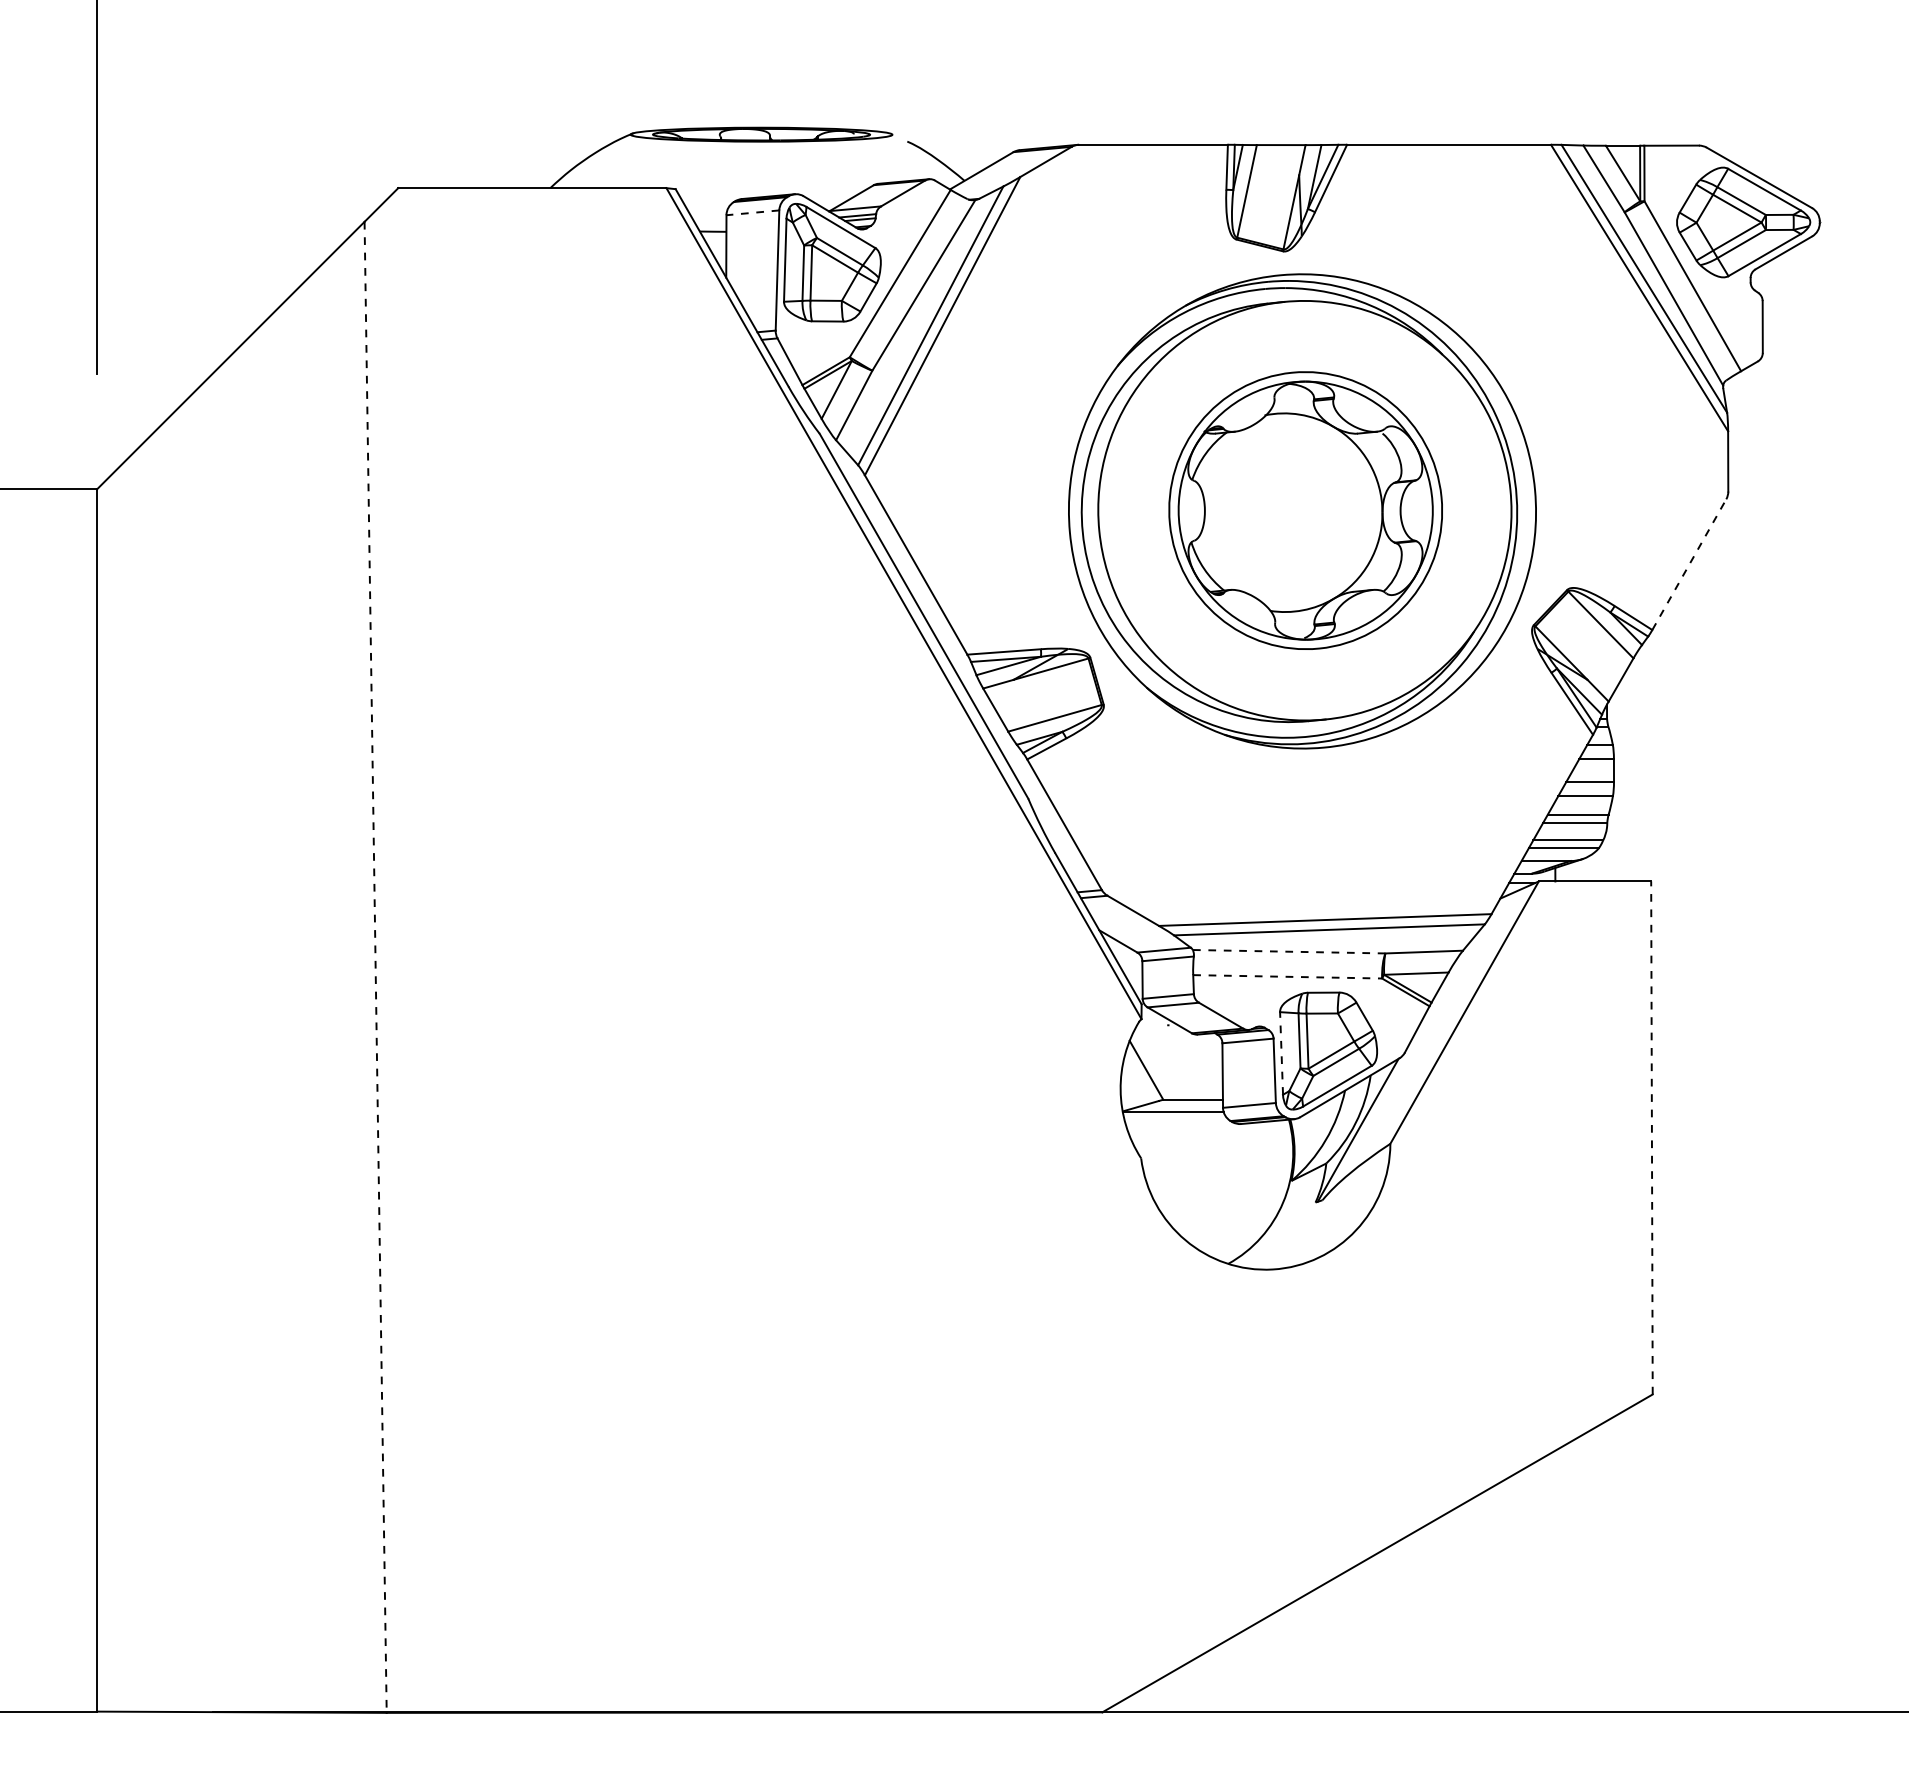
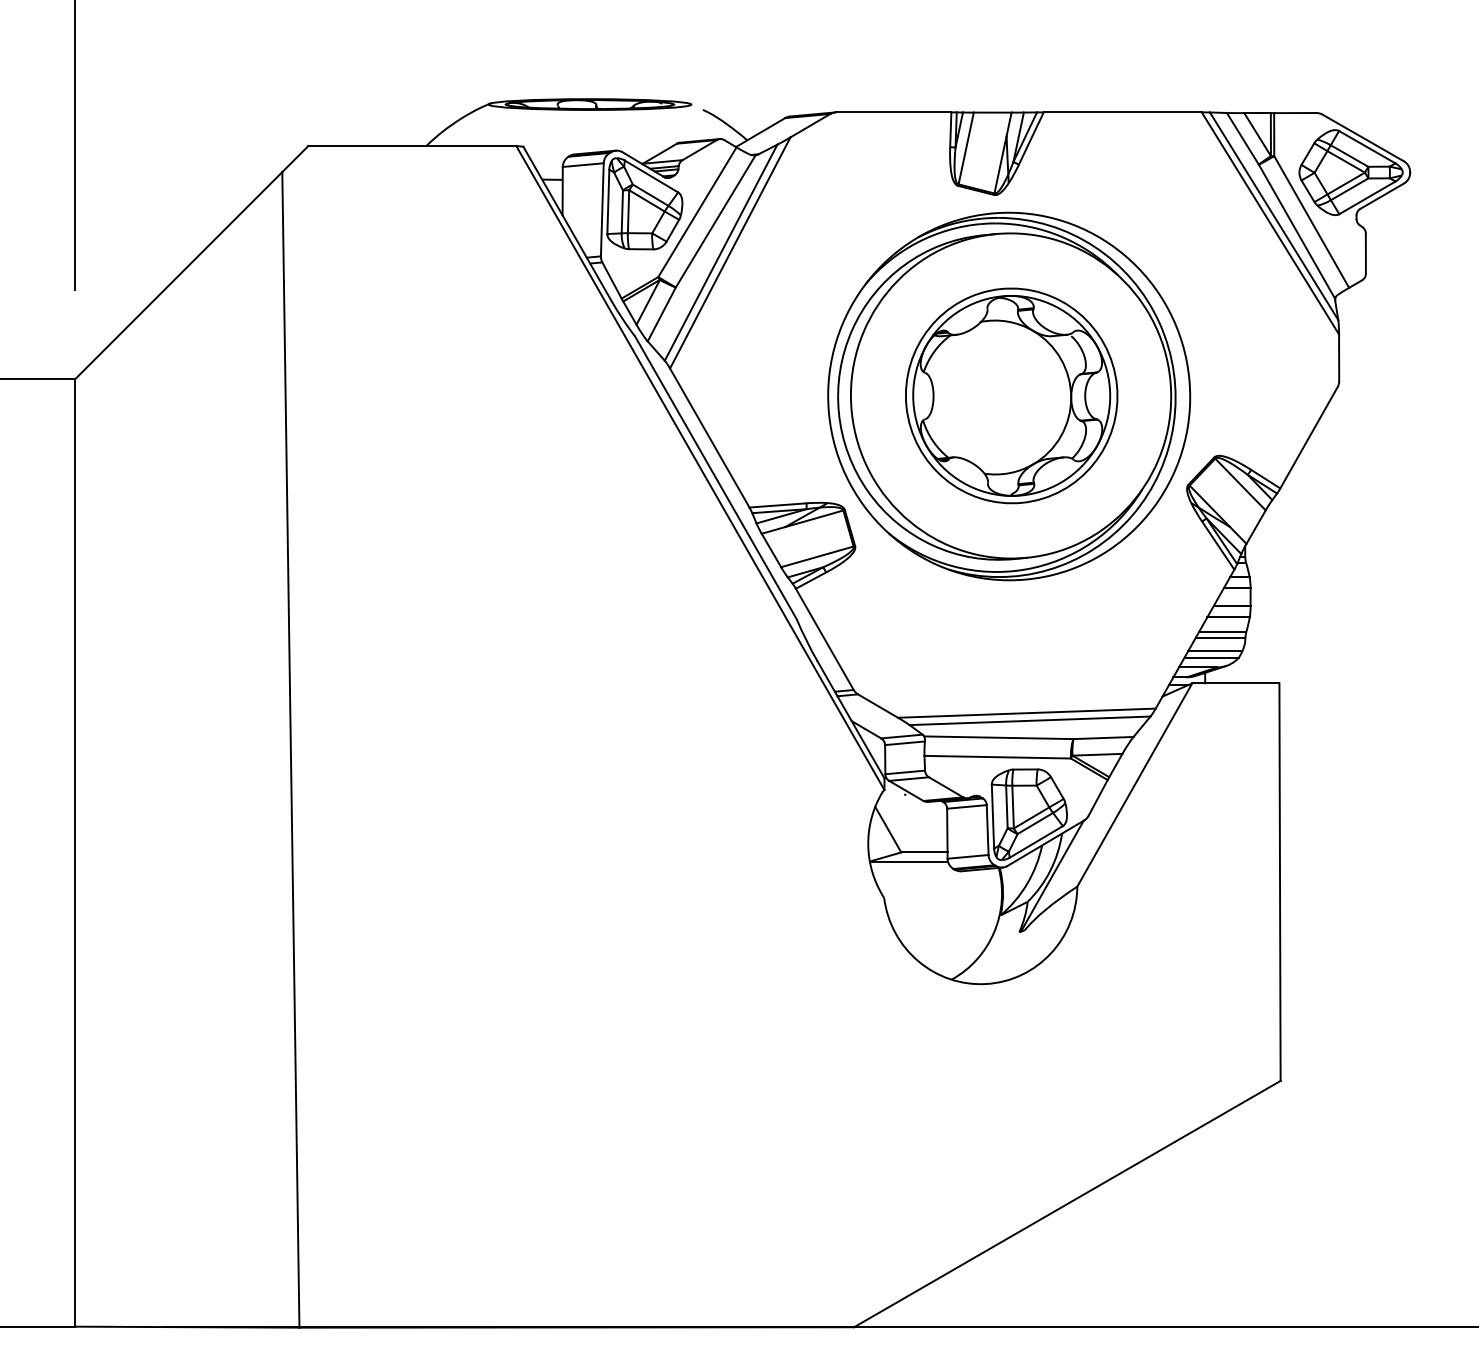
line: (752, 212) -> (582, 164), dashed -> solid
line: (1689, 564) -> (1309, 437), dashed -> solid
line: (1288, 951) -> (998, 737), dashed -> solid
line: (375, 967) -> (290, 749), dashed -> solid
line: (1288, 976) -> (998, 756), dashed -> solid
line: (1281, 1052) -> (992, 815), dashed -> solid
line: (1651, 1137) -> (1279, 881), dashed -> solid

